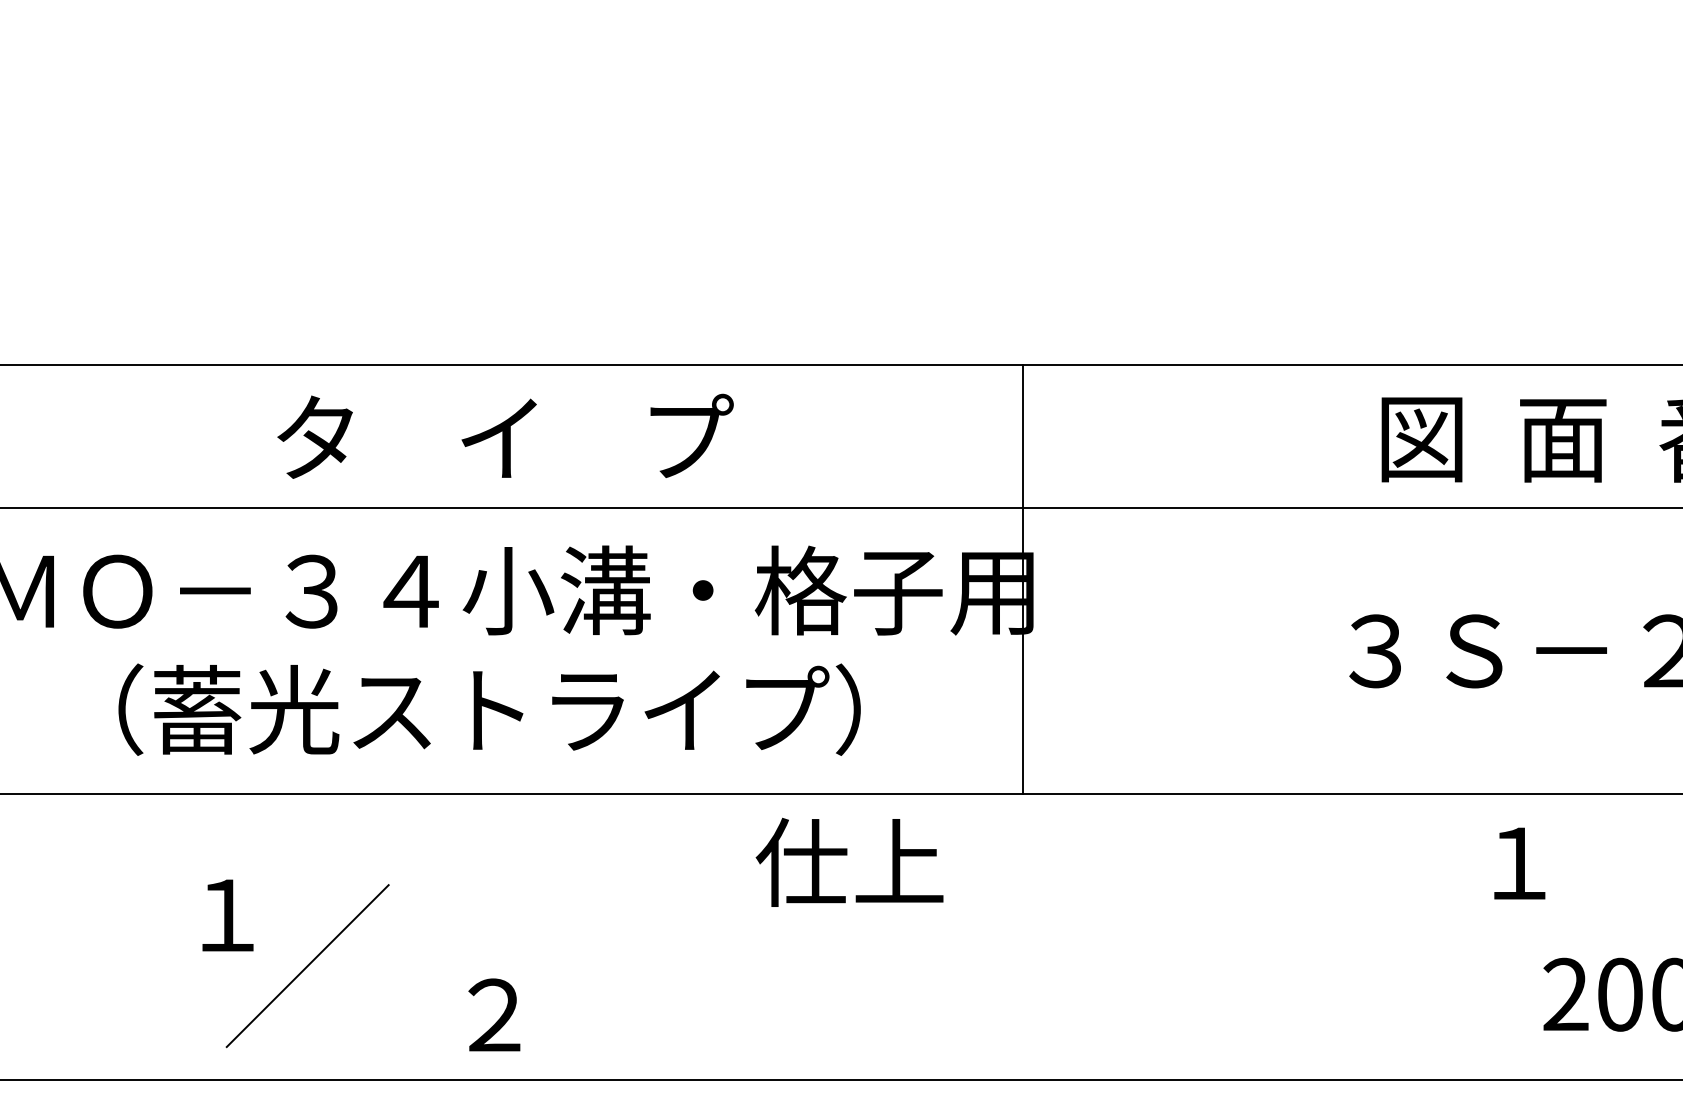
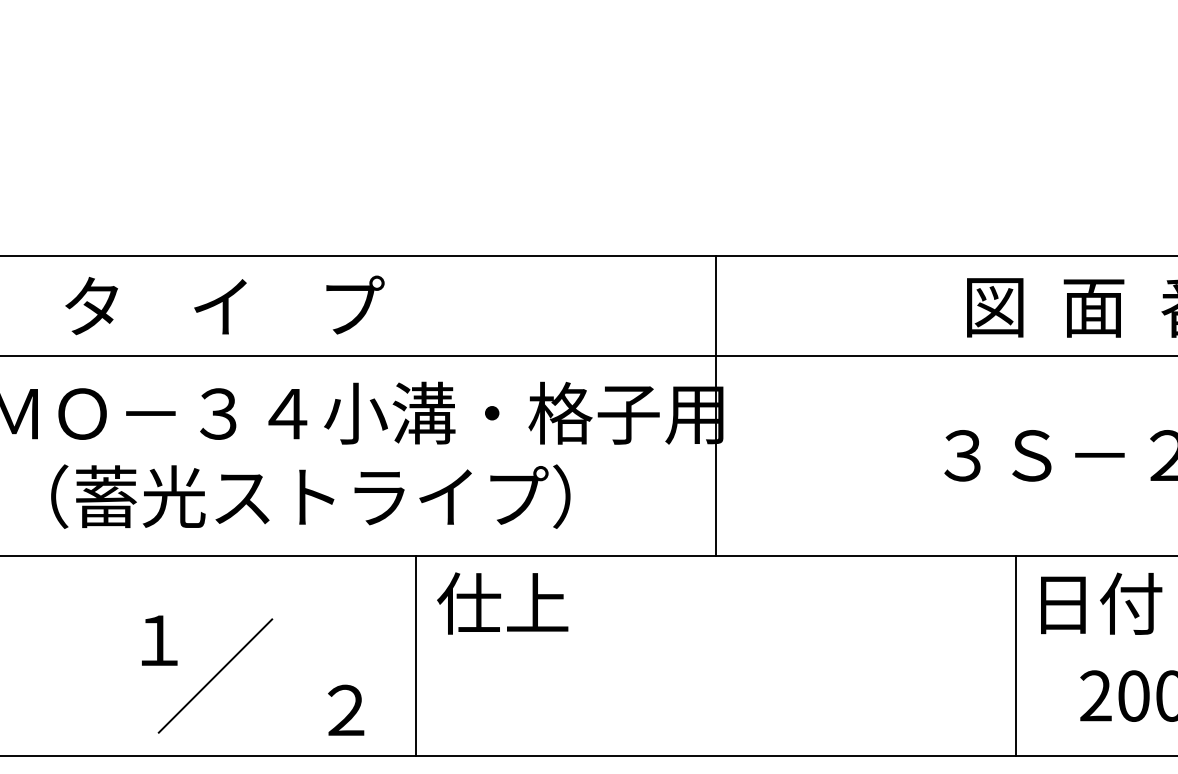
text: (504, 436) -> (224, 305), moved
text: (489, 709) -> (310, 496), moved
text: (849, 862) -> (502, 603), moved
text: (1573, 862) -> (1101, 603), １ -> 日付
line: (593, 936) -> (415, 655), added
line: (1452, 936) -> (1016, 655), added

